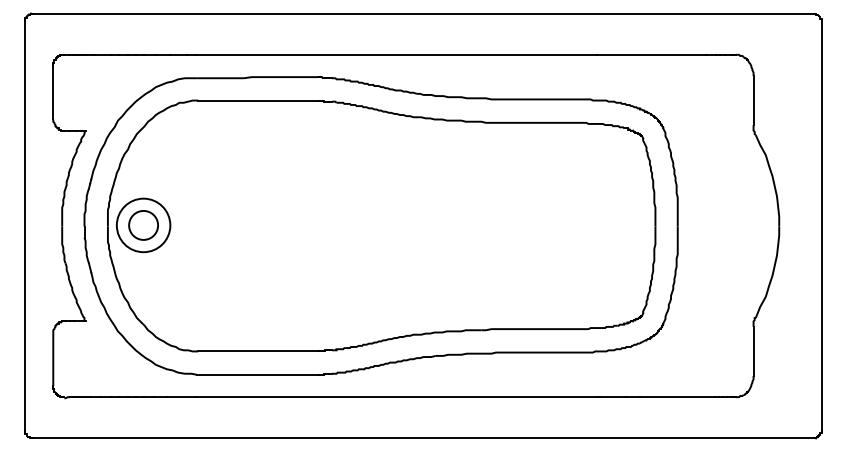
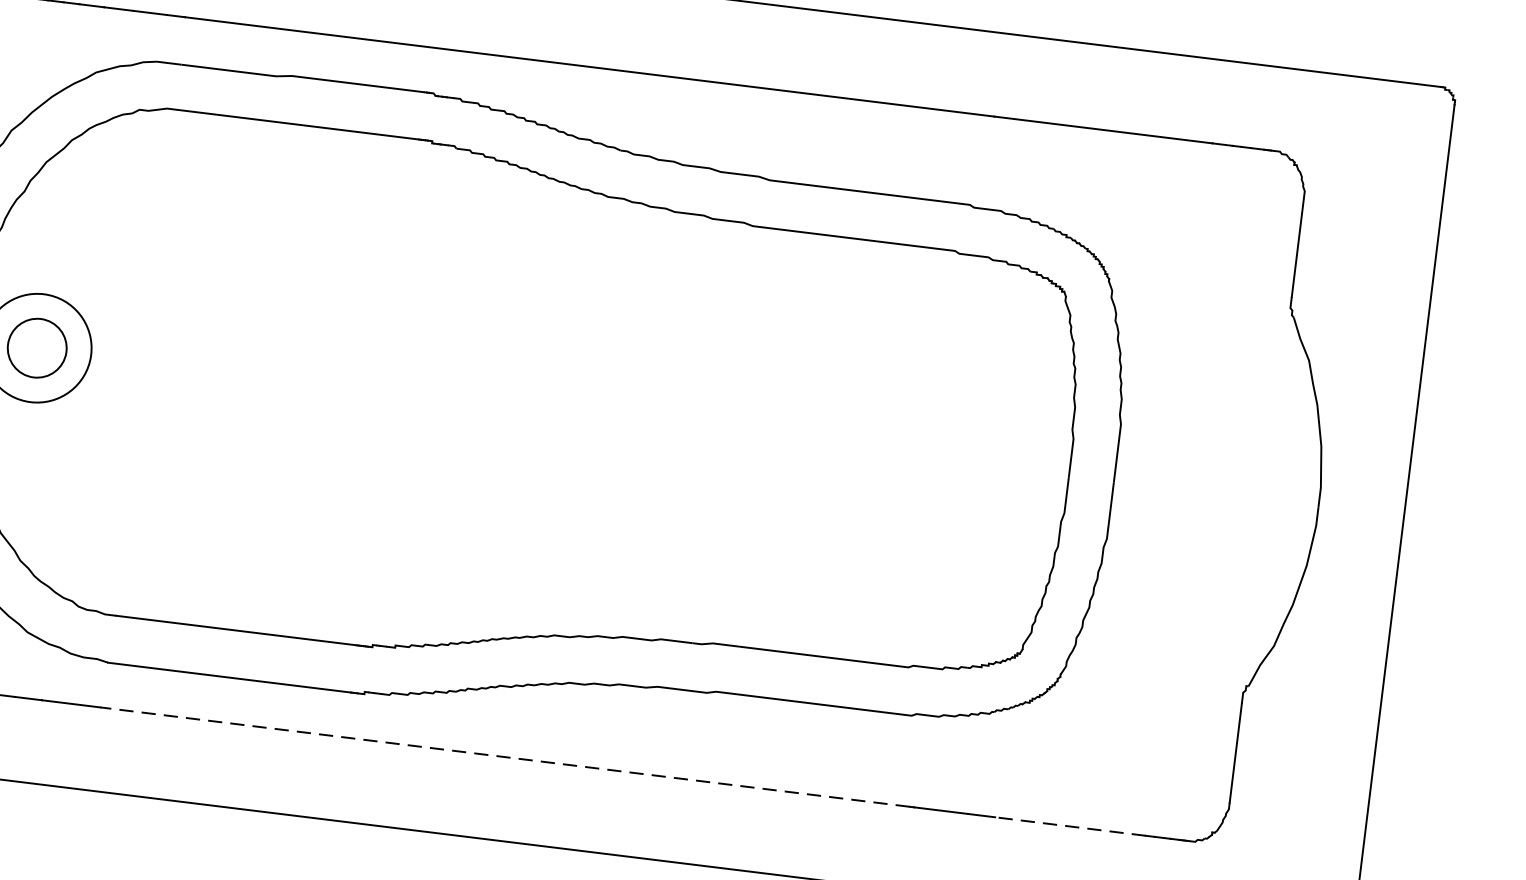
line: (396, 397) -> (504, 757), solid -> dashed
line: (676, 397) -> (1069, 827), solid -> dashed

